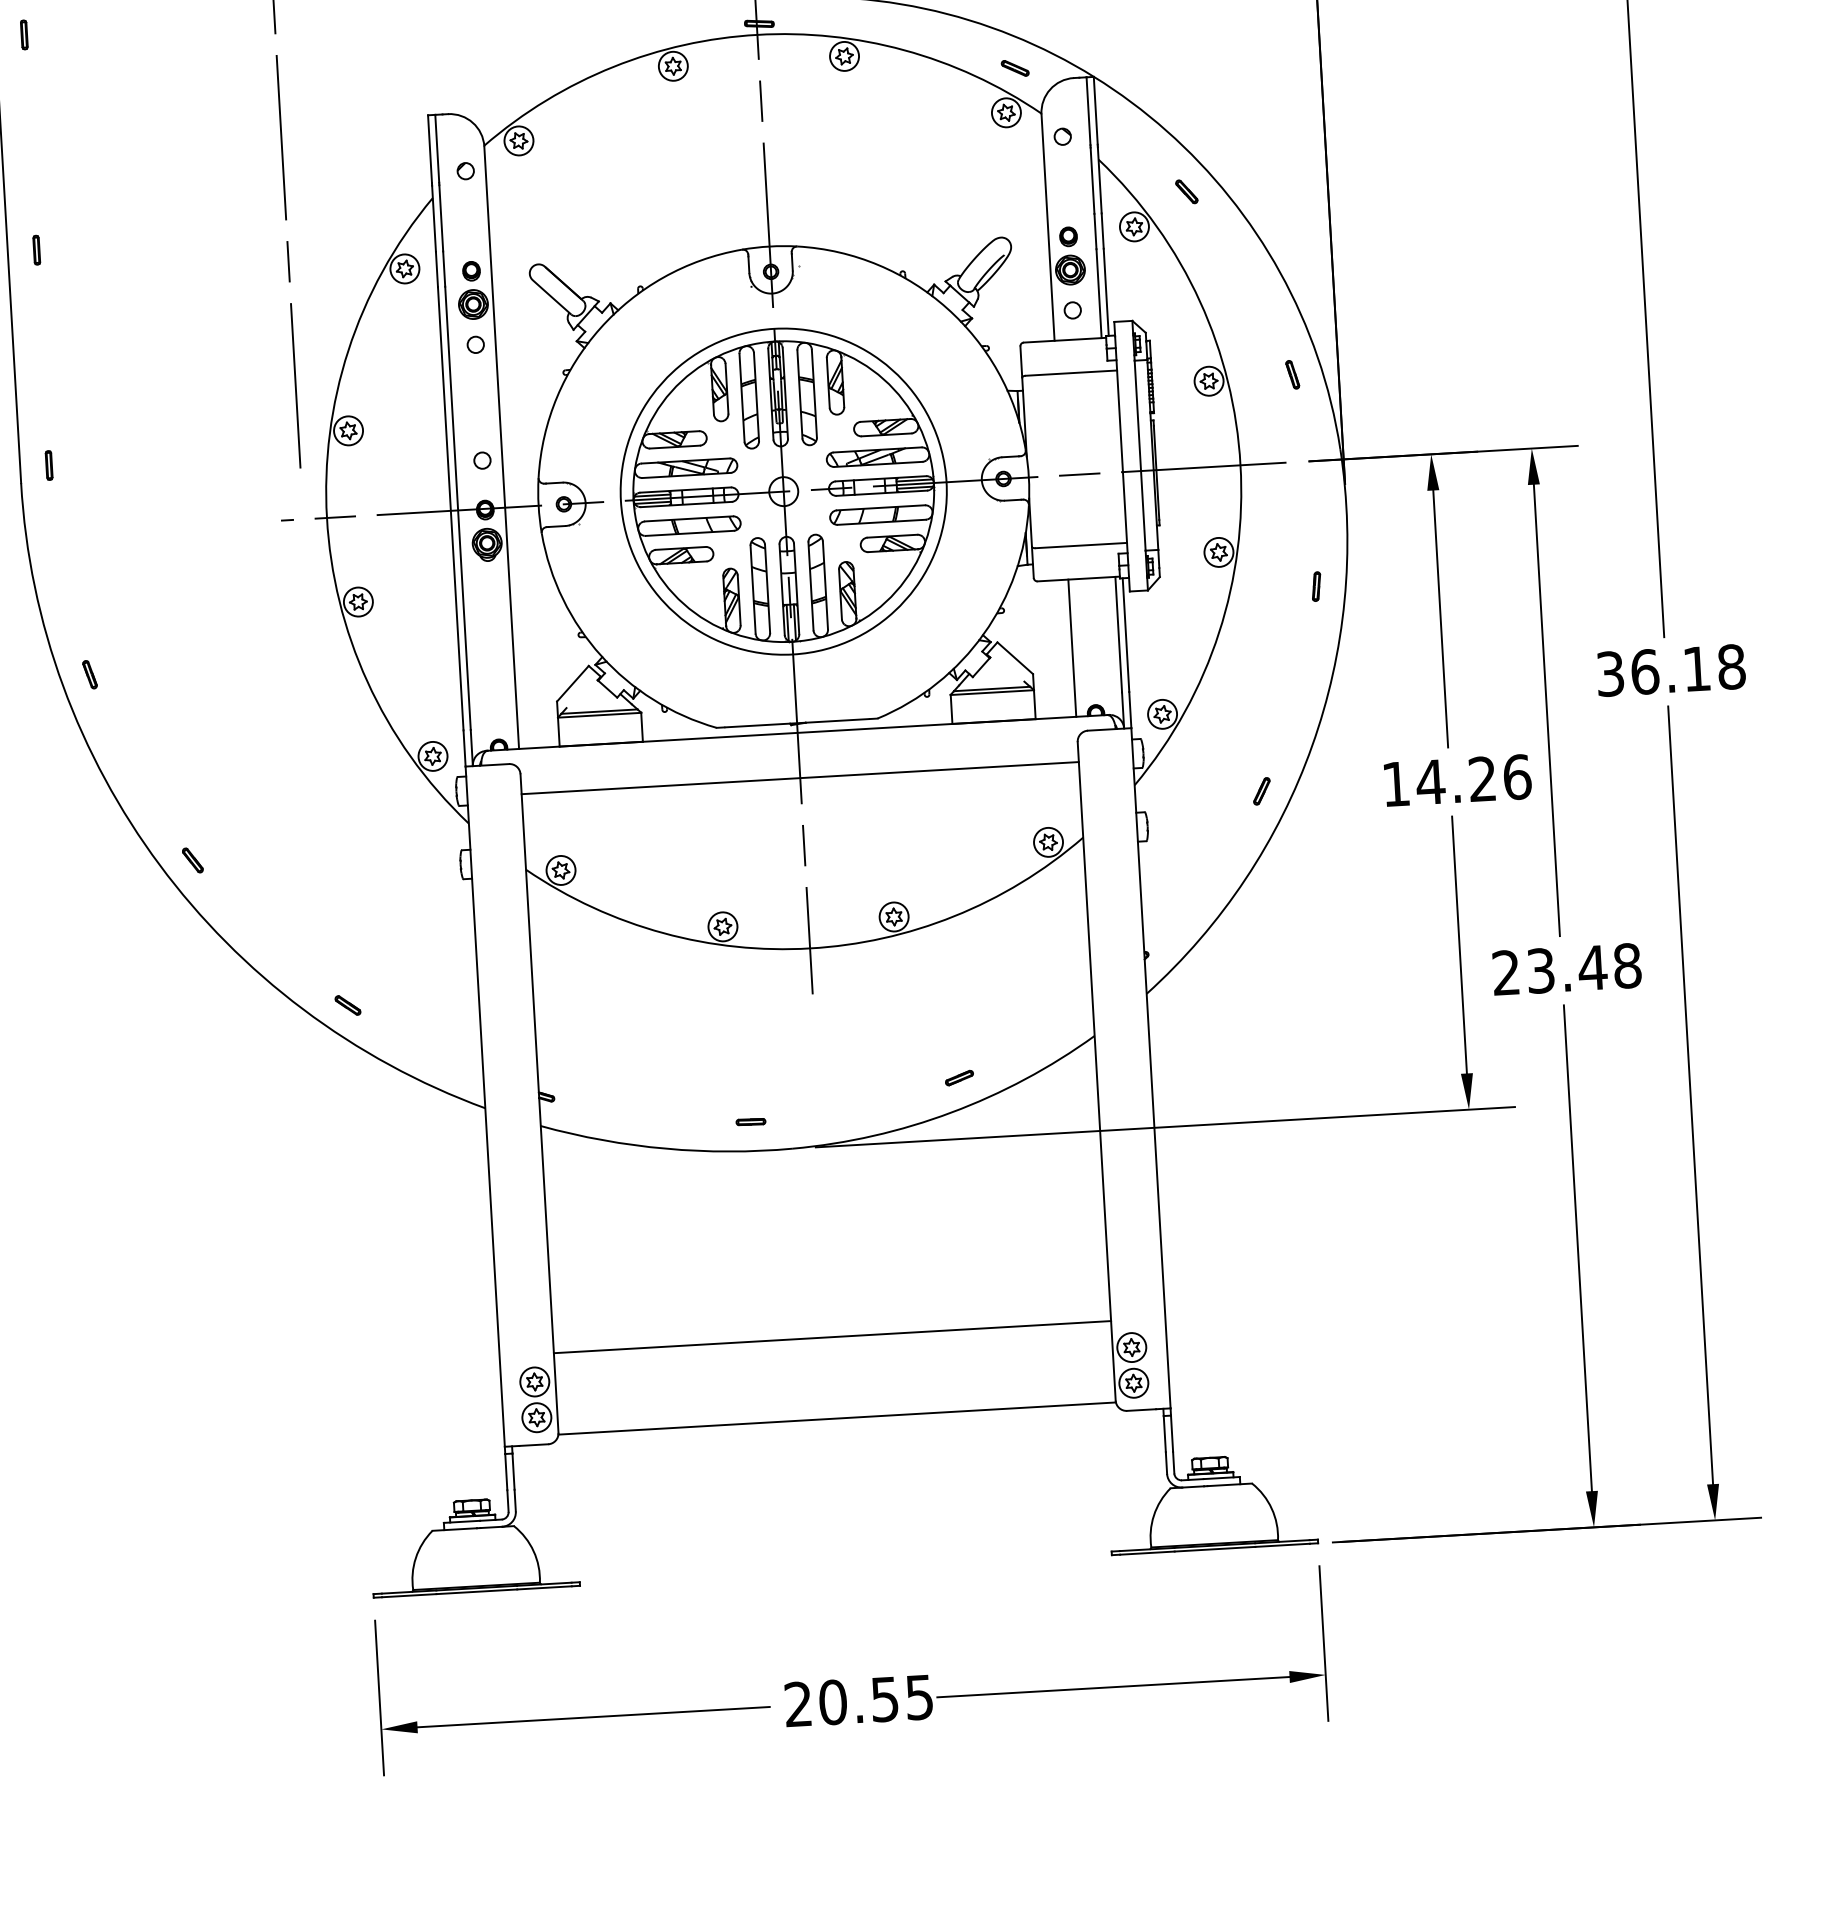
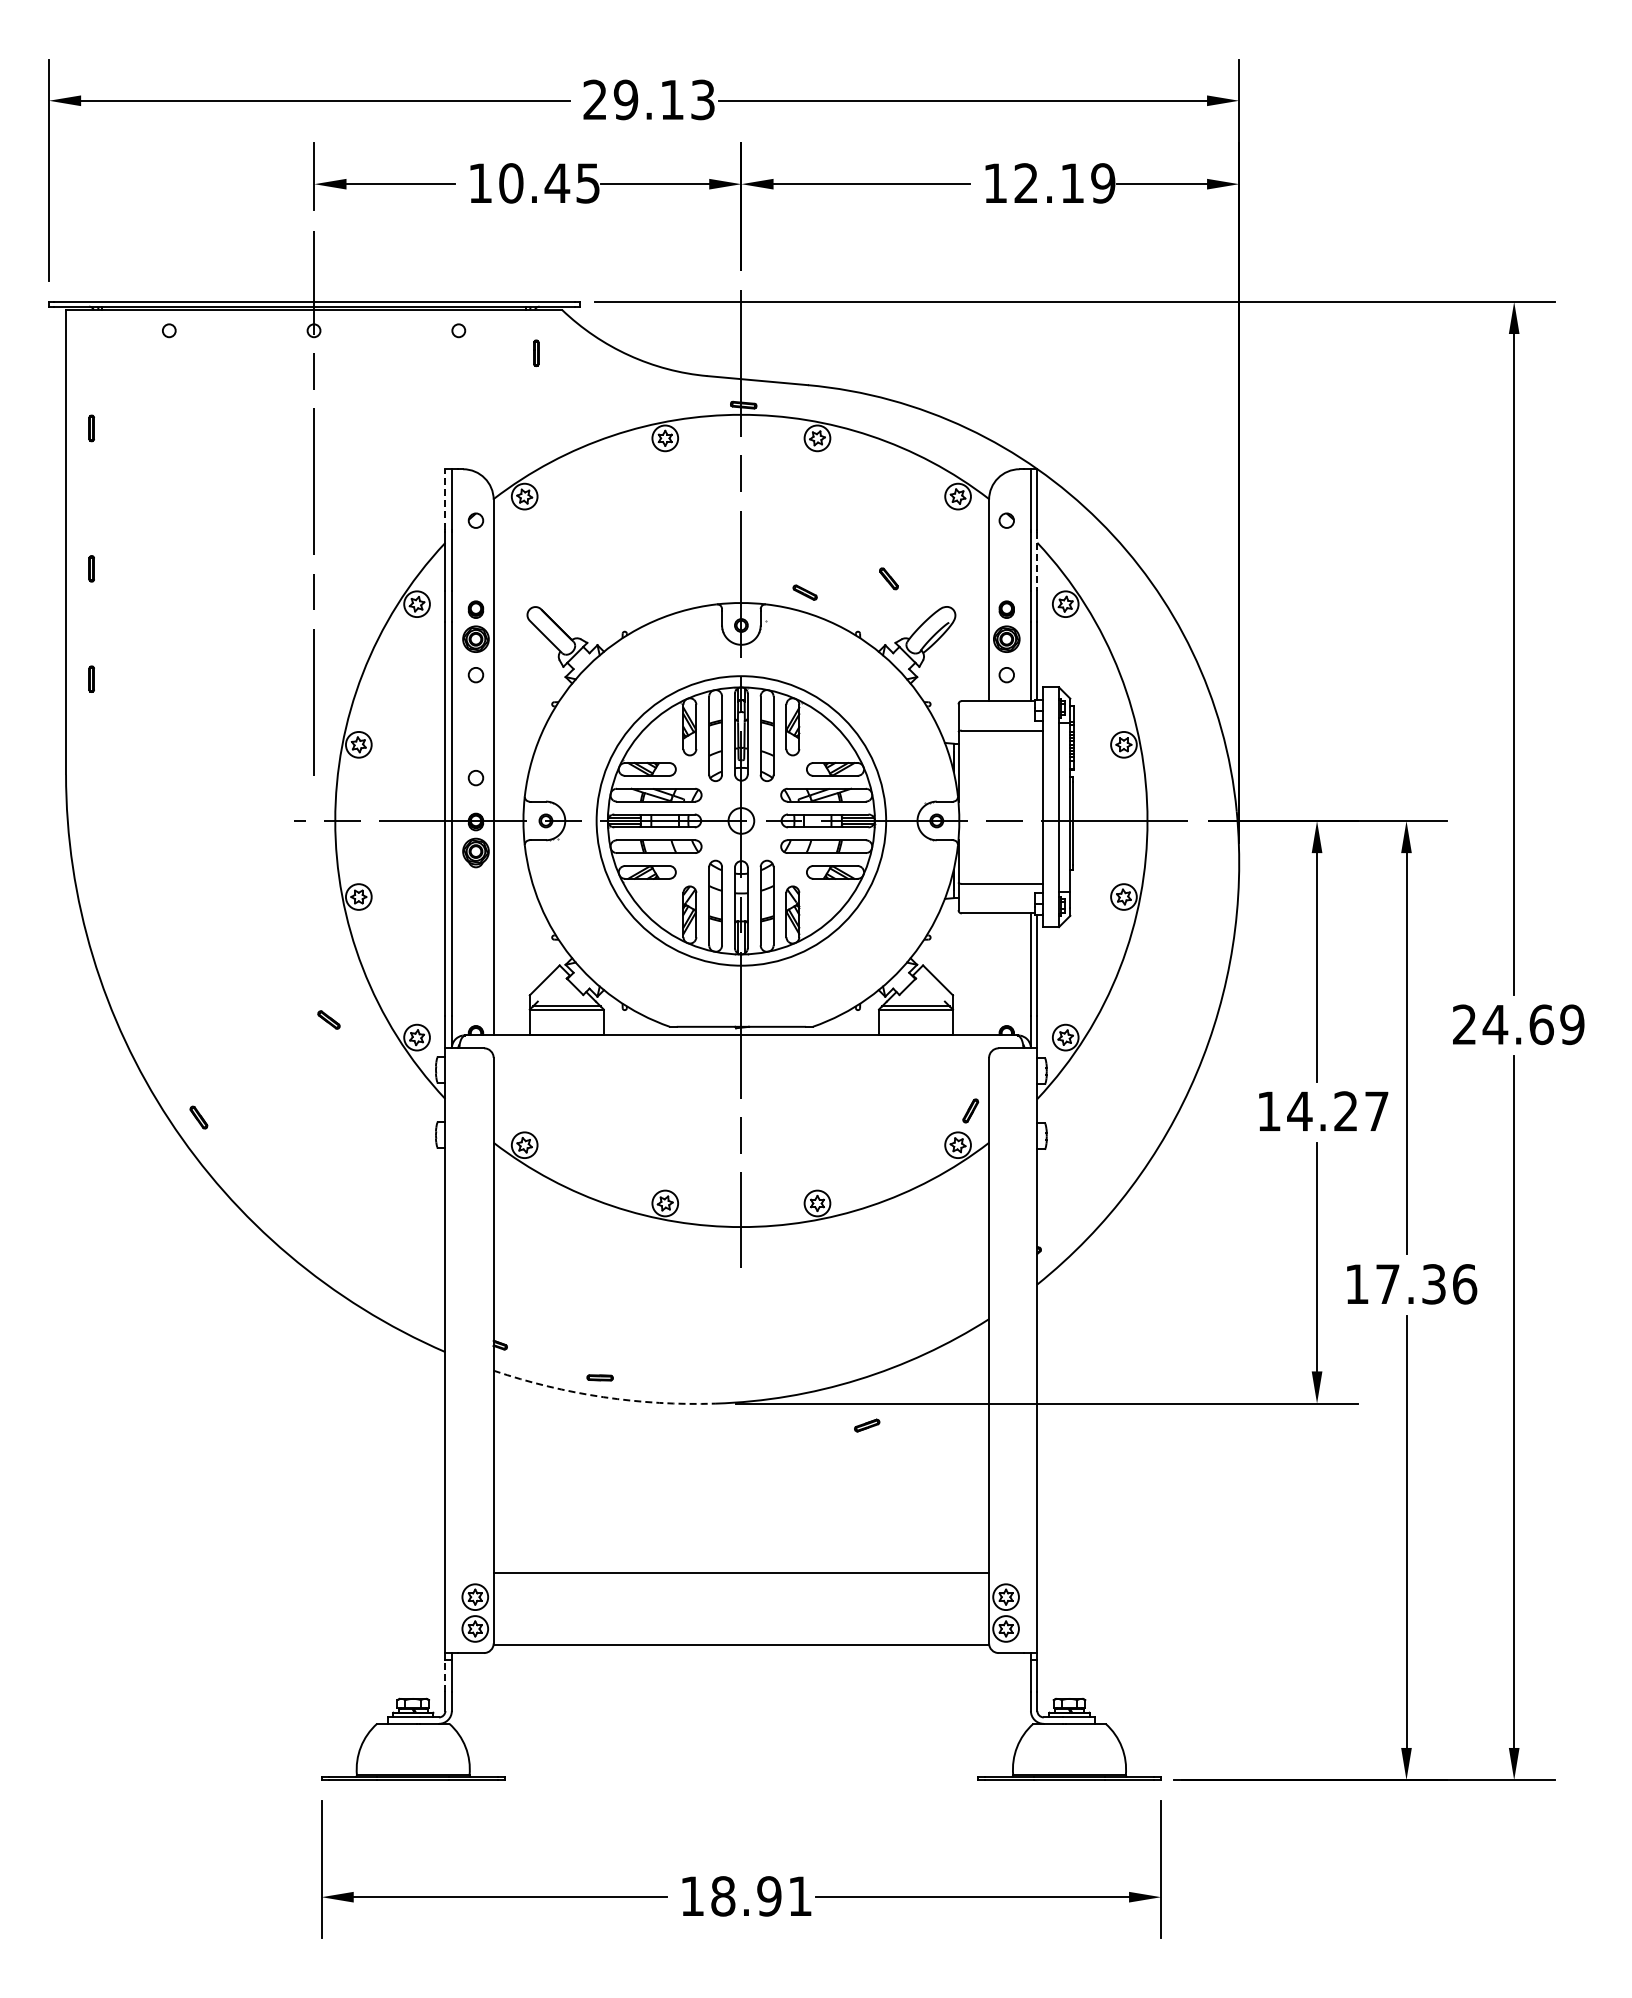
part: (24, 35) -> (91, 428), moved
part: (1014, 68) -> (804, 592), moved
line: (430, 148) -> (445, 498), solid -> dashed
line: (1099, 180) -> (1037, 561), solid -> dashed
part: (1186, 191) -> (888, 578), moved
part: (1292, 374) -> (1198, 743), removed
part: (48, 464) -> (91, 678), moved
part: (1316, 585) -> (1208, 931), removed
line: (1072, 648) -> (989, 974), removed
text: (1670, 670) -> (1518, 1024), 36.18 -> 24.69
part: (89, 674) -> (116, 947), removed
line: (800, 777) -> (741, 1075), removed
text: (1518, 777) -> (1377, 1111), 14.26 -> 14.27
part: (1261, 790) -> (970, 1110), moved
text: (1567, 969) -> (1411, 1284), 23.48 -> 17.36
part: (347, 1004) -> (328, 1019), moved
part: (959, 1077) -> (867, 1425), moved
part: (750, 1121) -> (599, 1377), moved
arc: (666, 1149) -> (603, 1397), solid -> dashed
line: (506, 1471) -> (445, 1675), solid -> dashed
text: (858, 1701) -> (745, 1896), 20.55 -> 18.91

